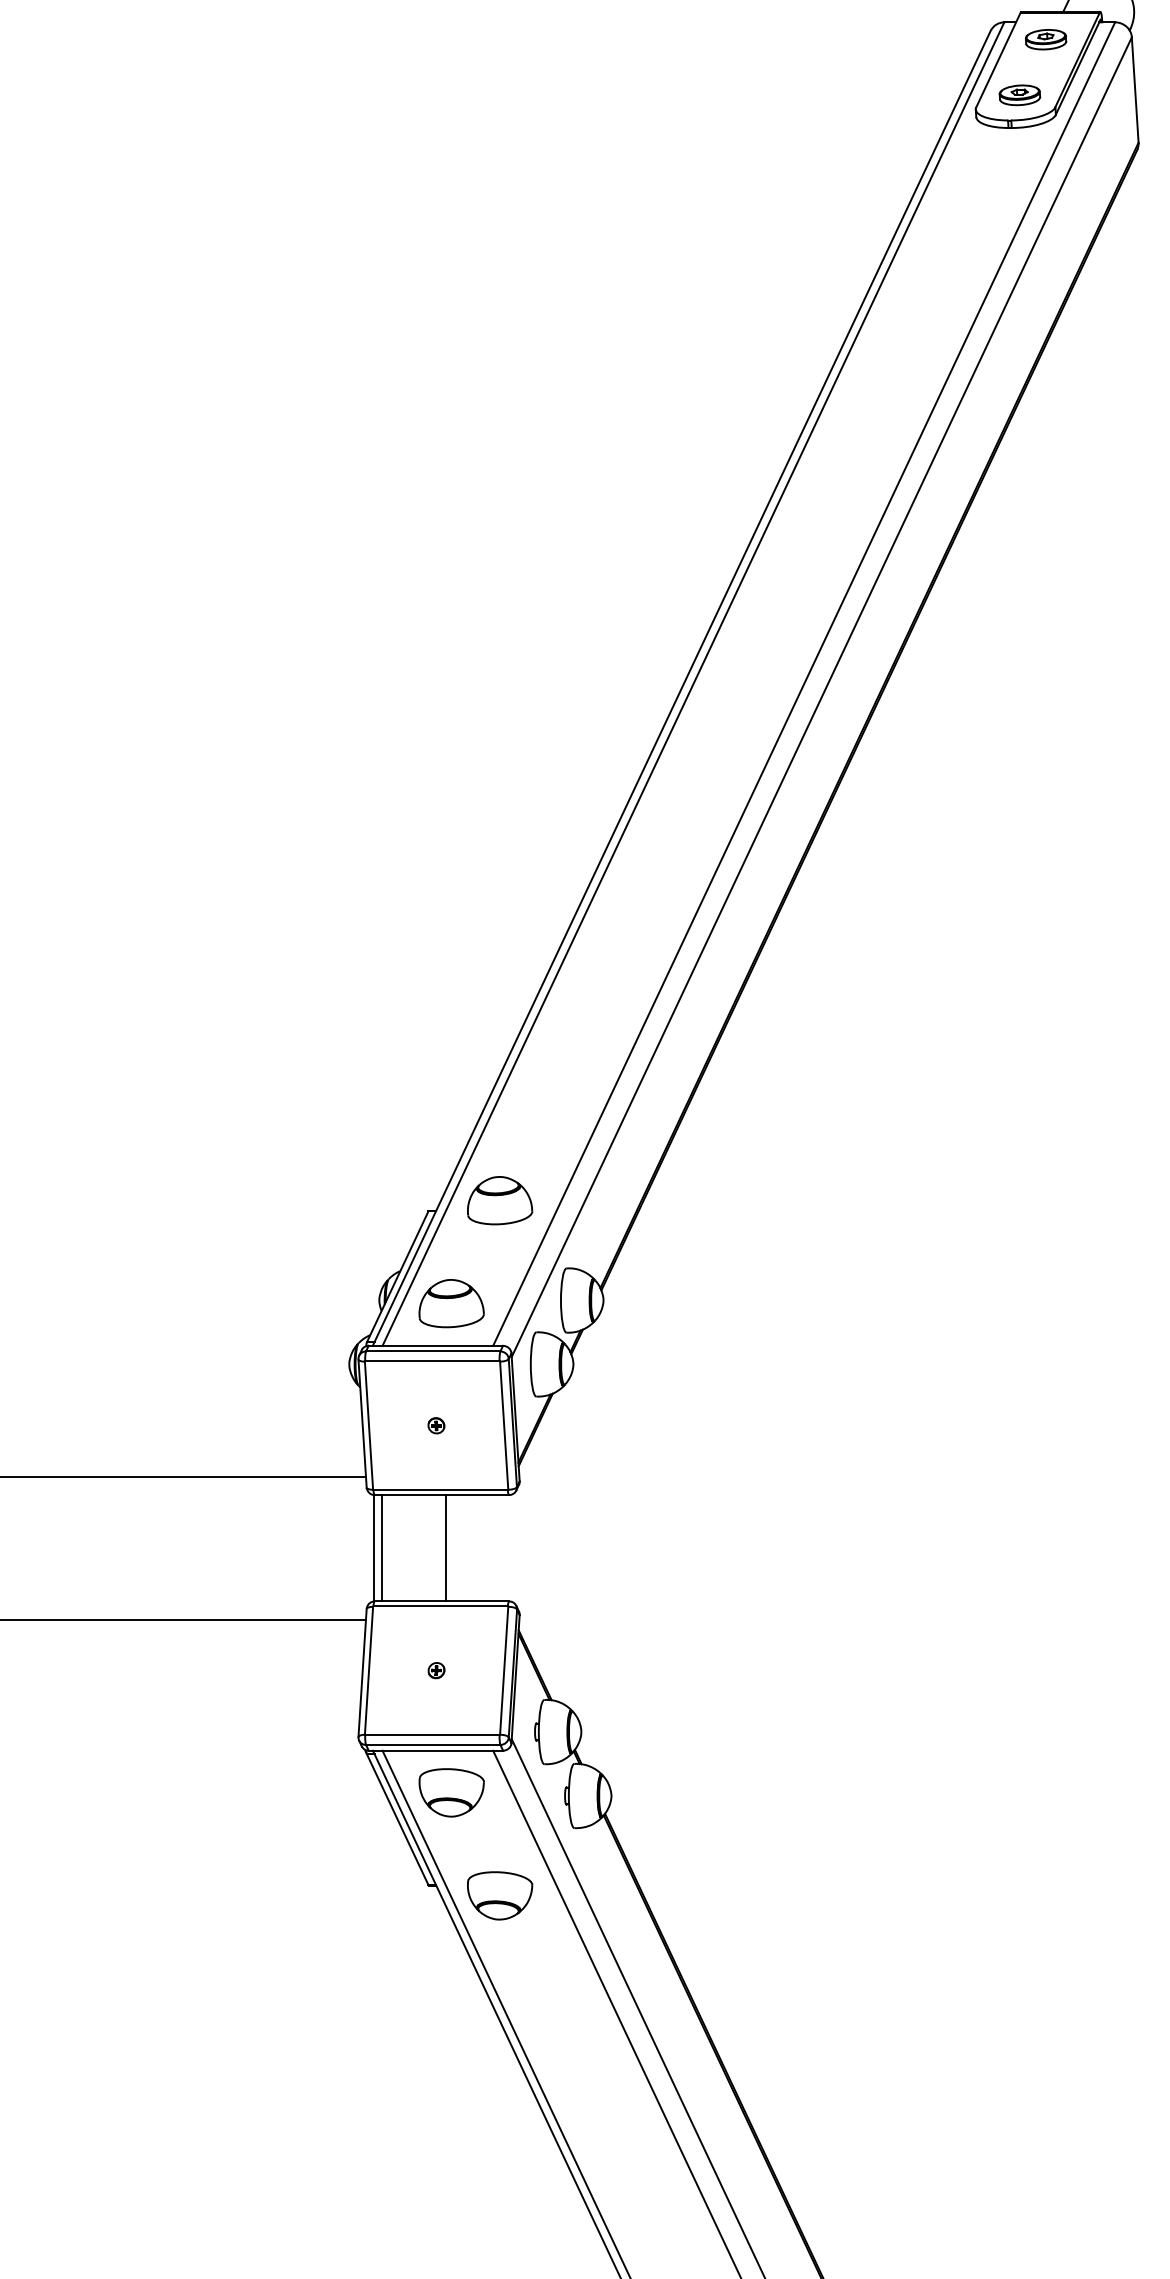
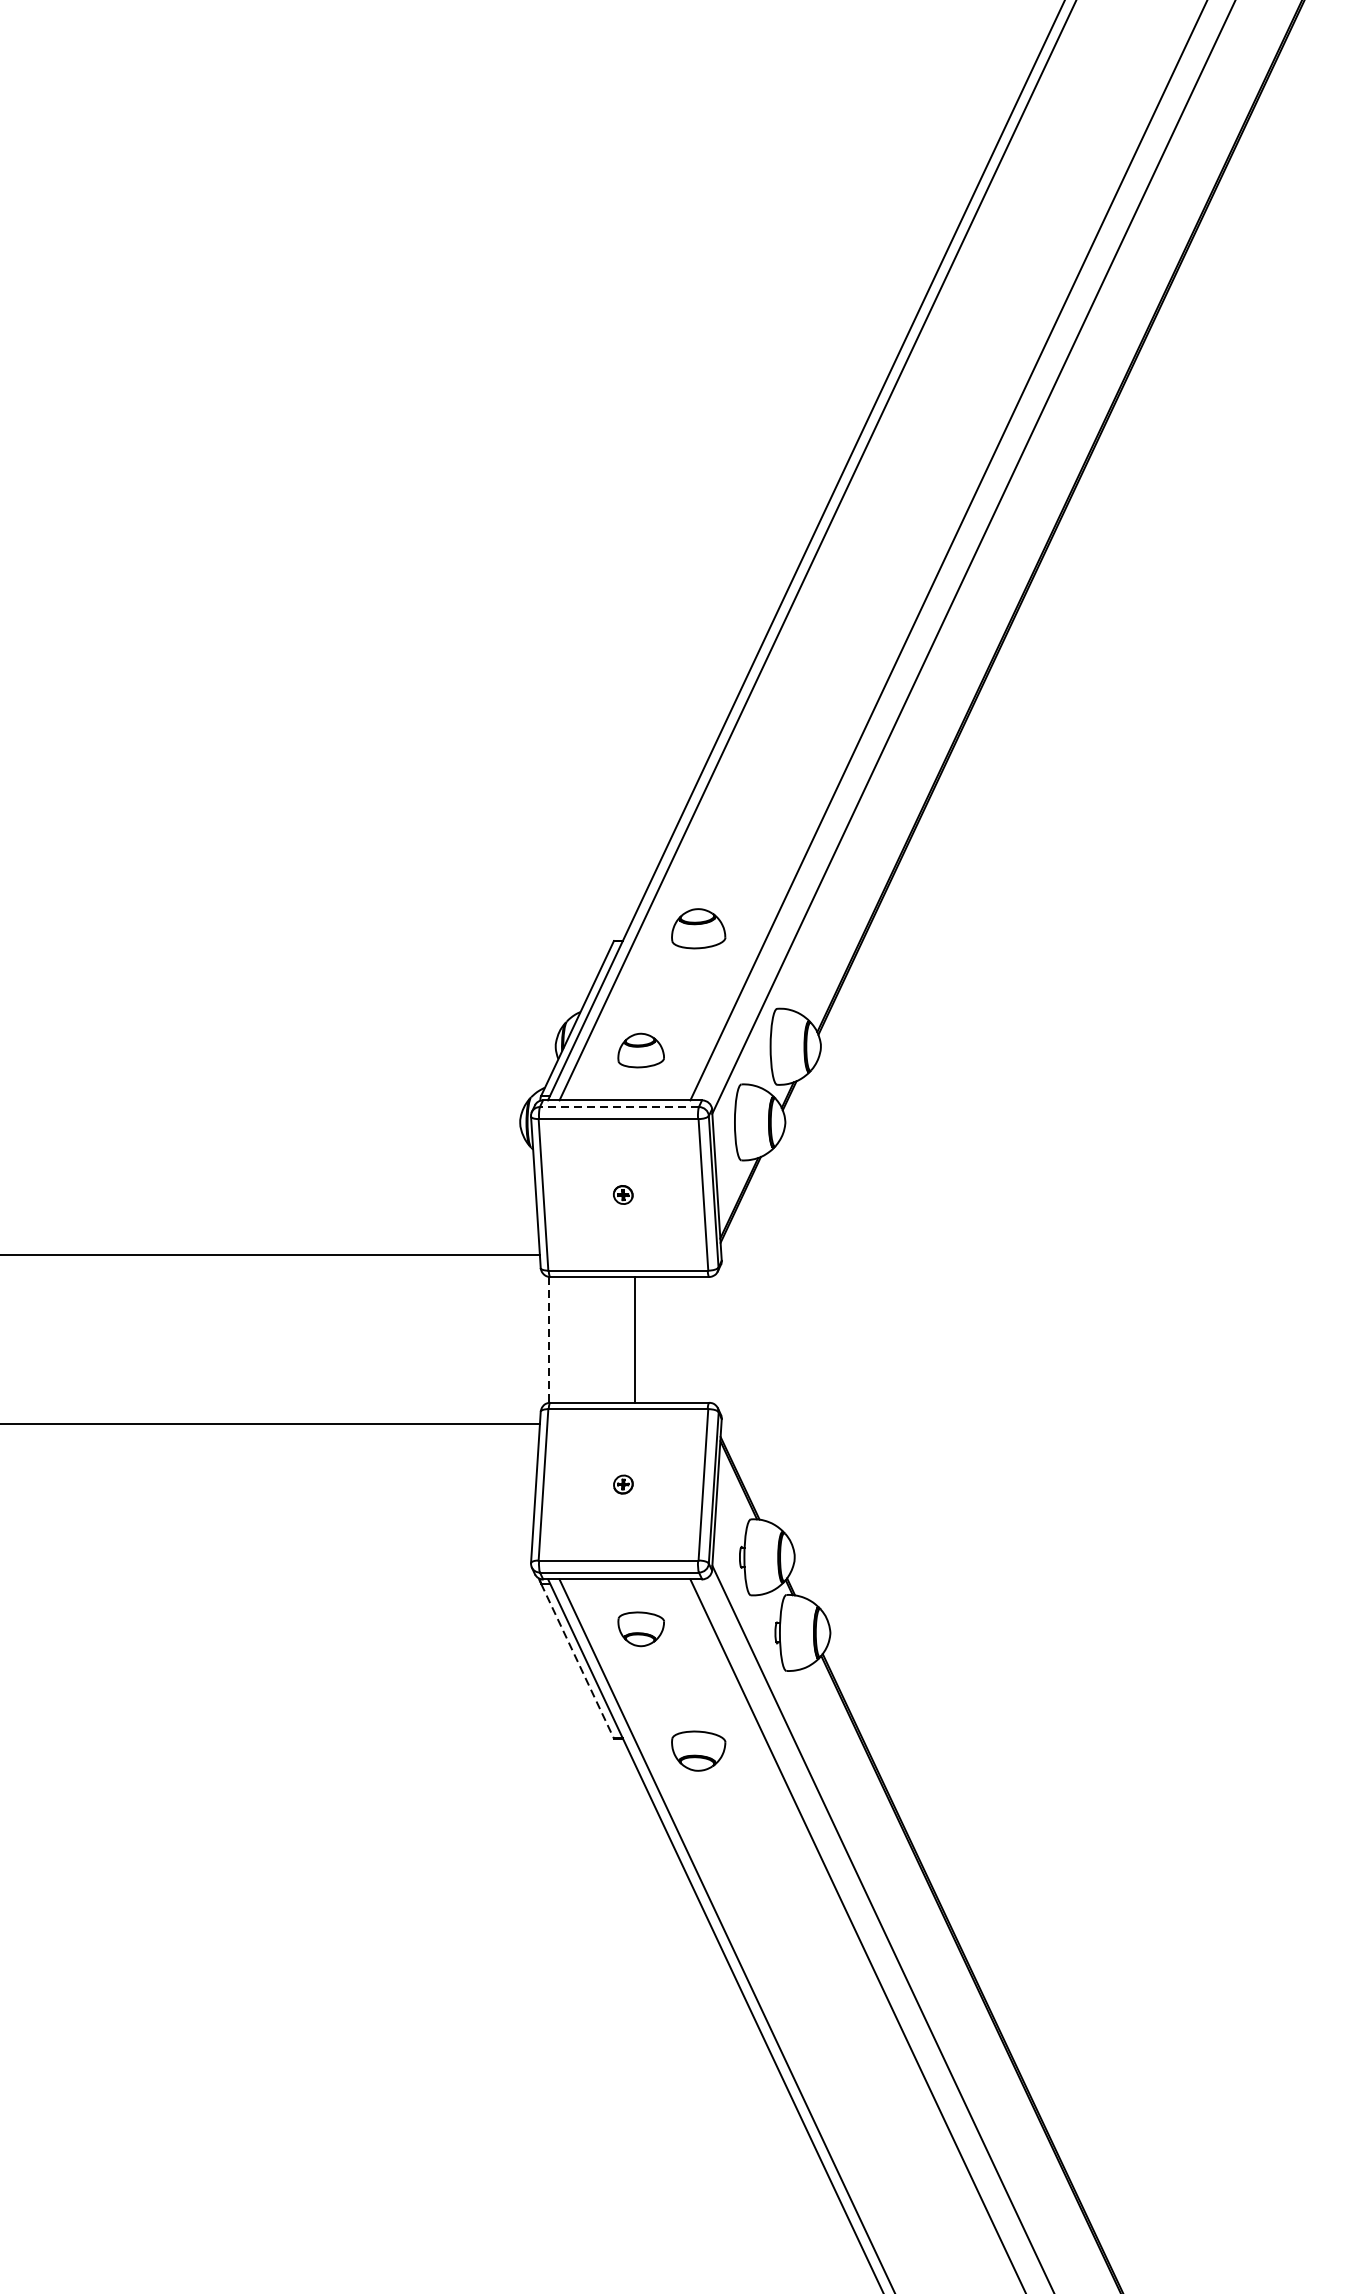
part: (500, 1200) -> (699, 928), size x0.7
part: (451, 1303) -> (641, 1050), size x0.6
line: (432, 1351) -> (618, 1107), solid -> dashed
line: (374, 1548) -> (549, 1340), solid -> dashed
line: (381, 1548) -> (558, 1340), removed
part: (451, 1792) -> (641, 1628), size x0.6
line: (397, 1820) -> (577, 1661), solid -> dashed
part: (500, 1895) -> (699, 1750), size x0.7

